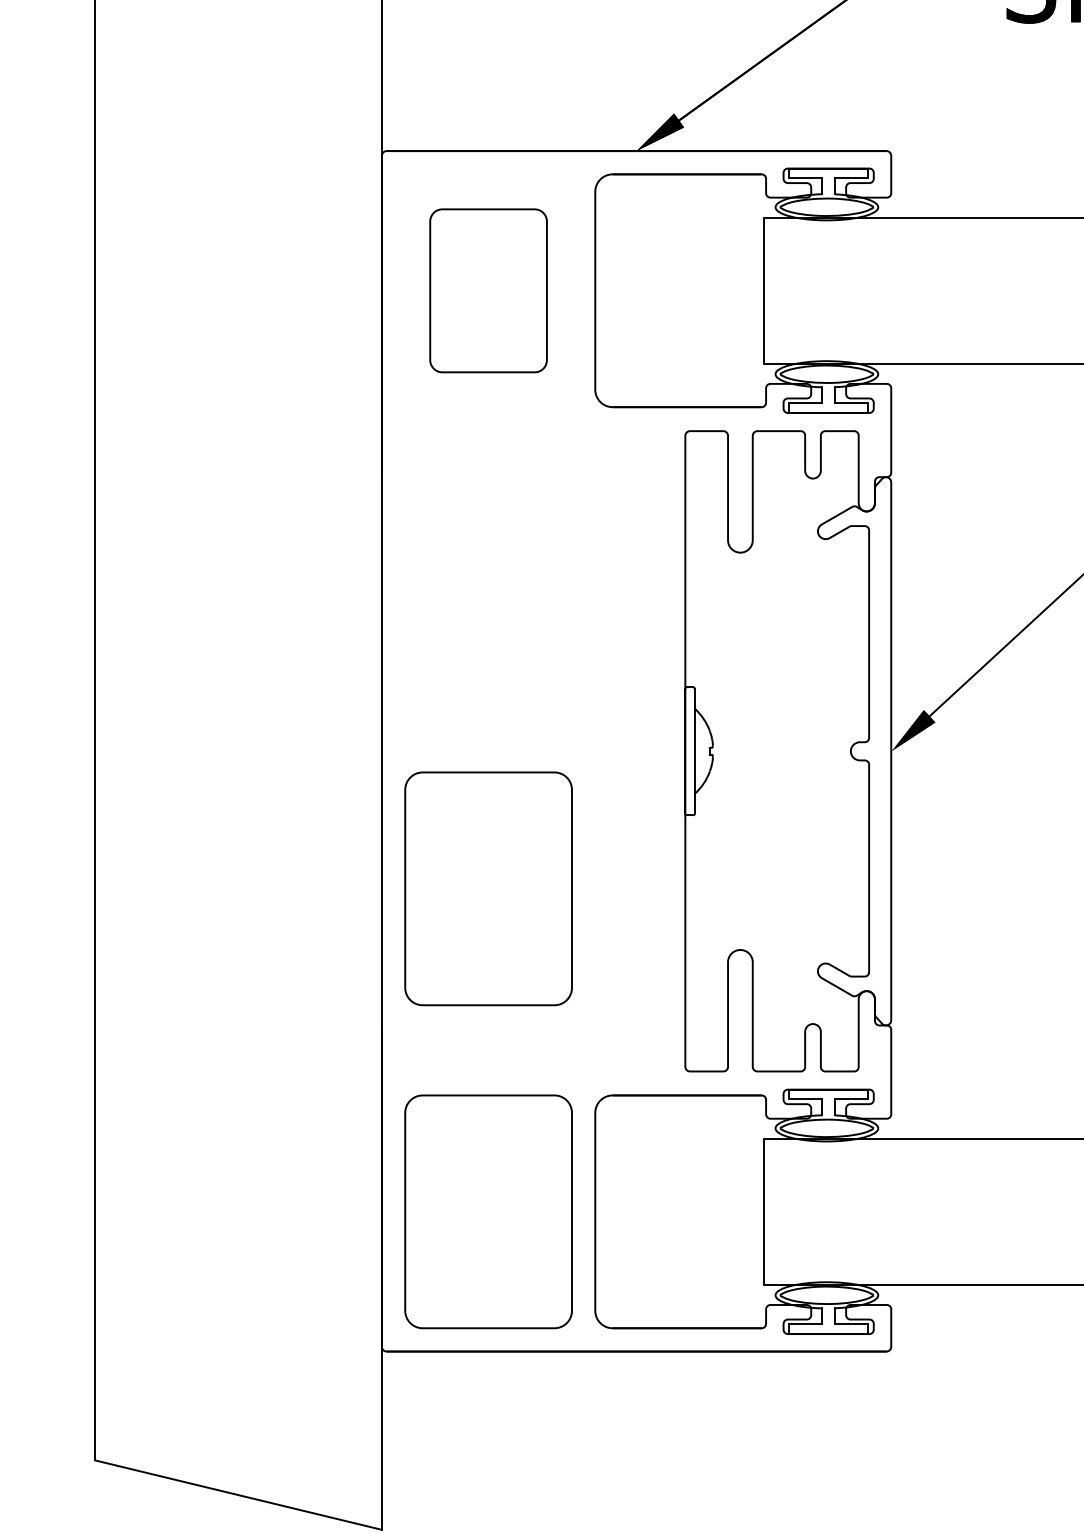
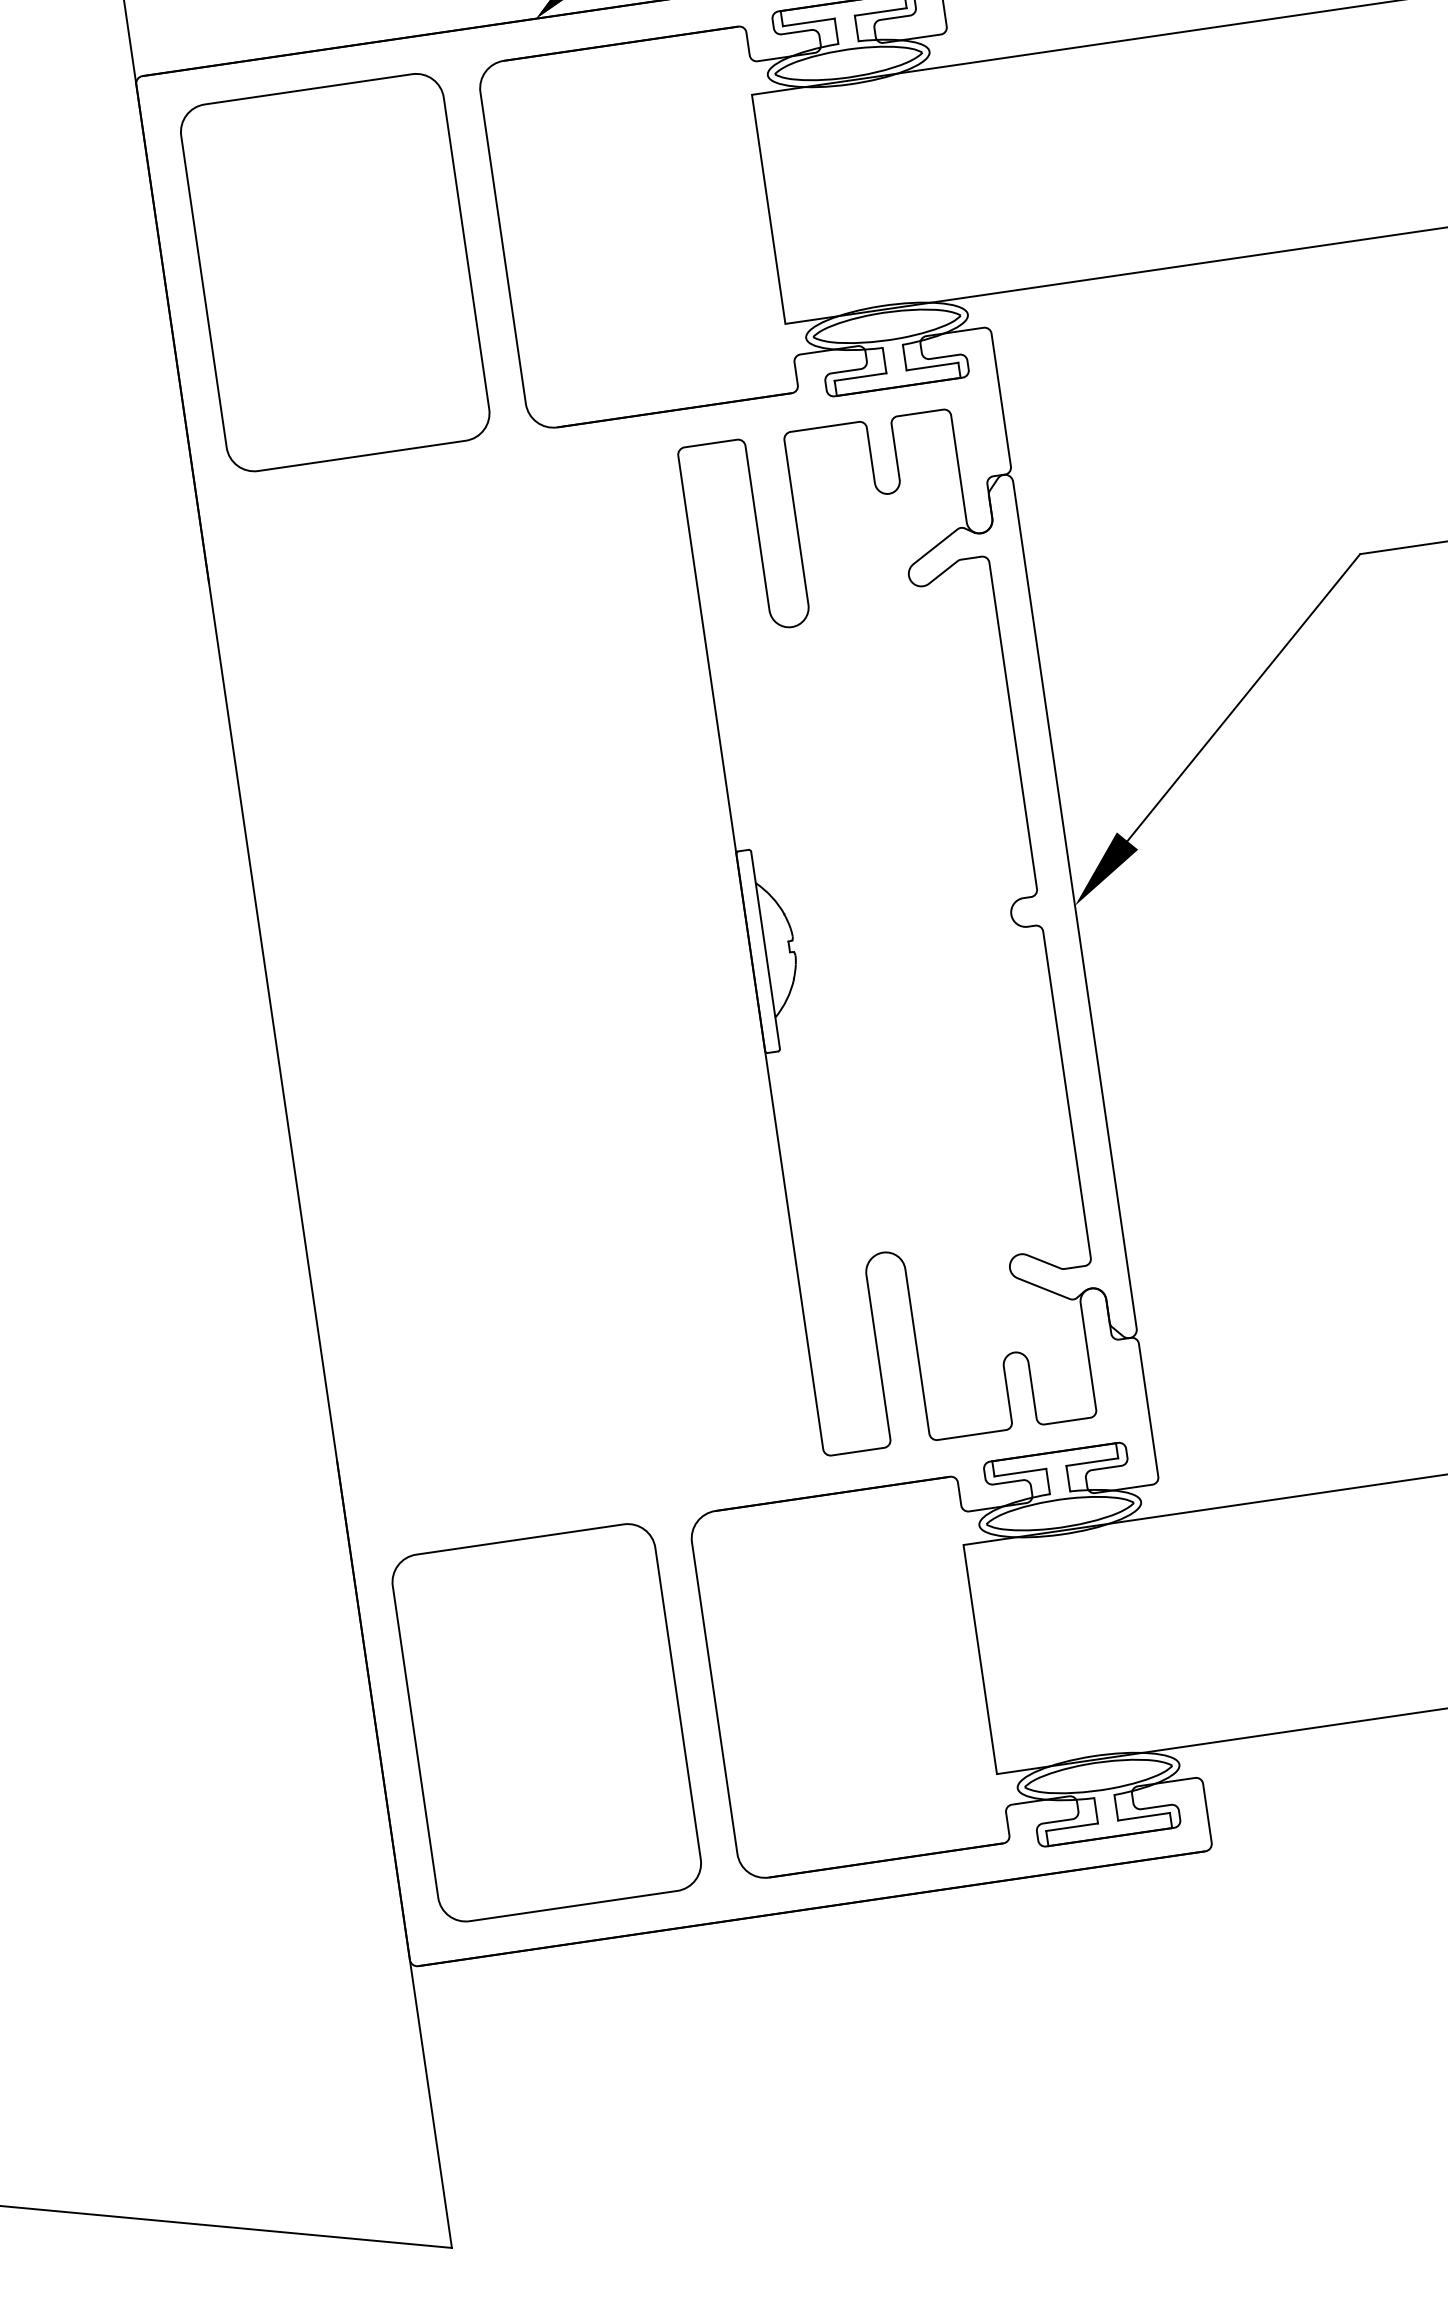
part: (488, 290) -> (335, 272), size x1.43
part: (488, 888) -> (472, 1213), removed

